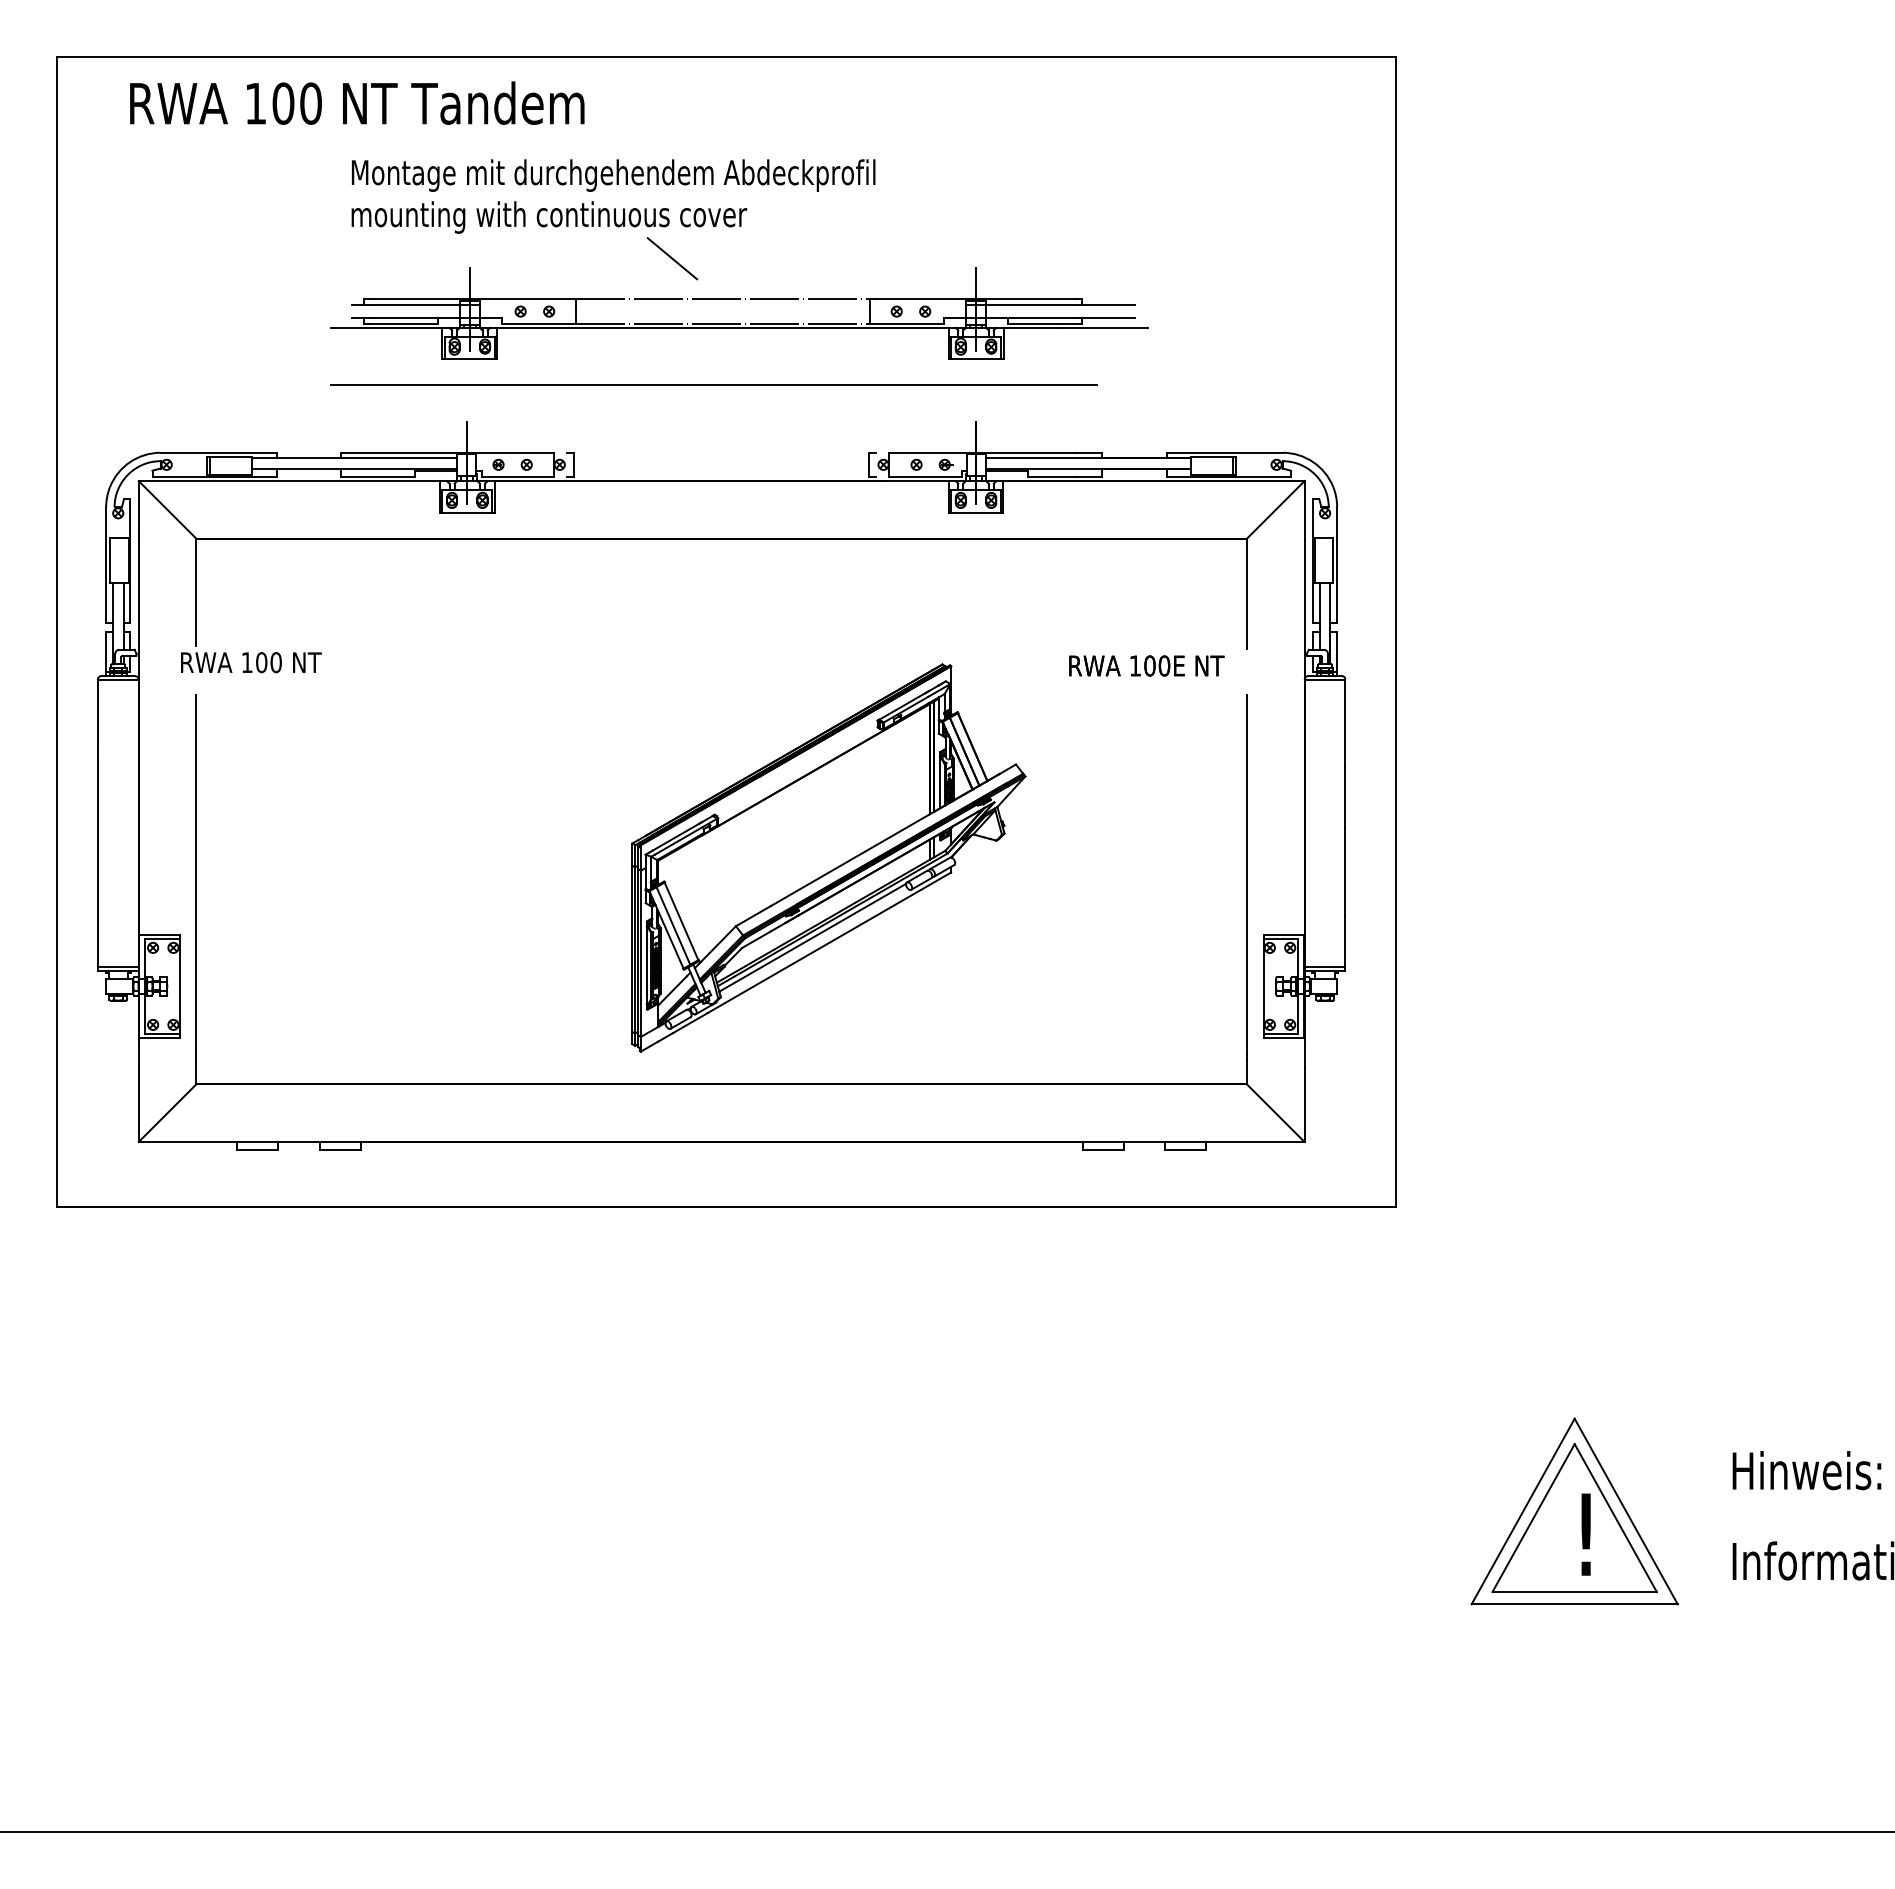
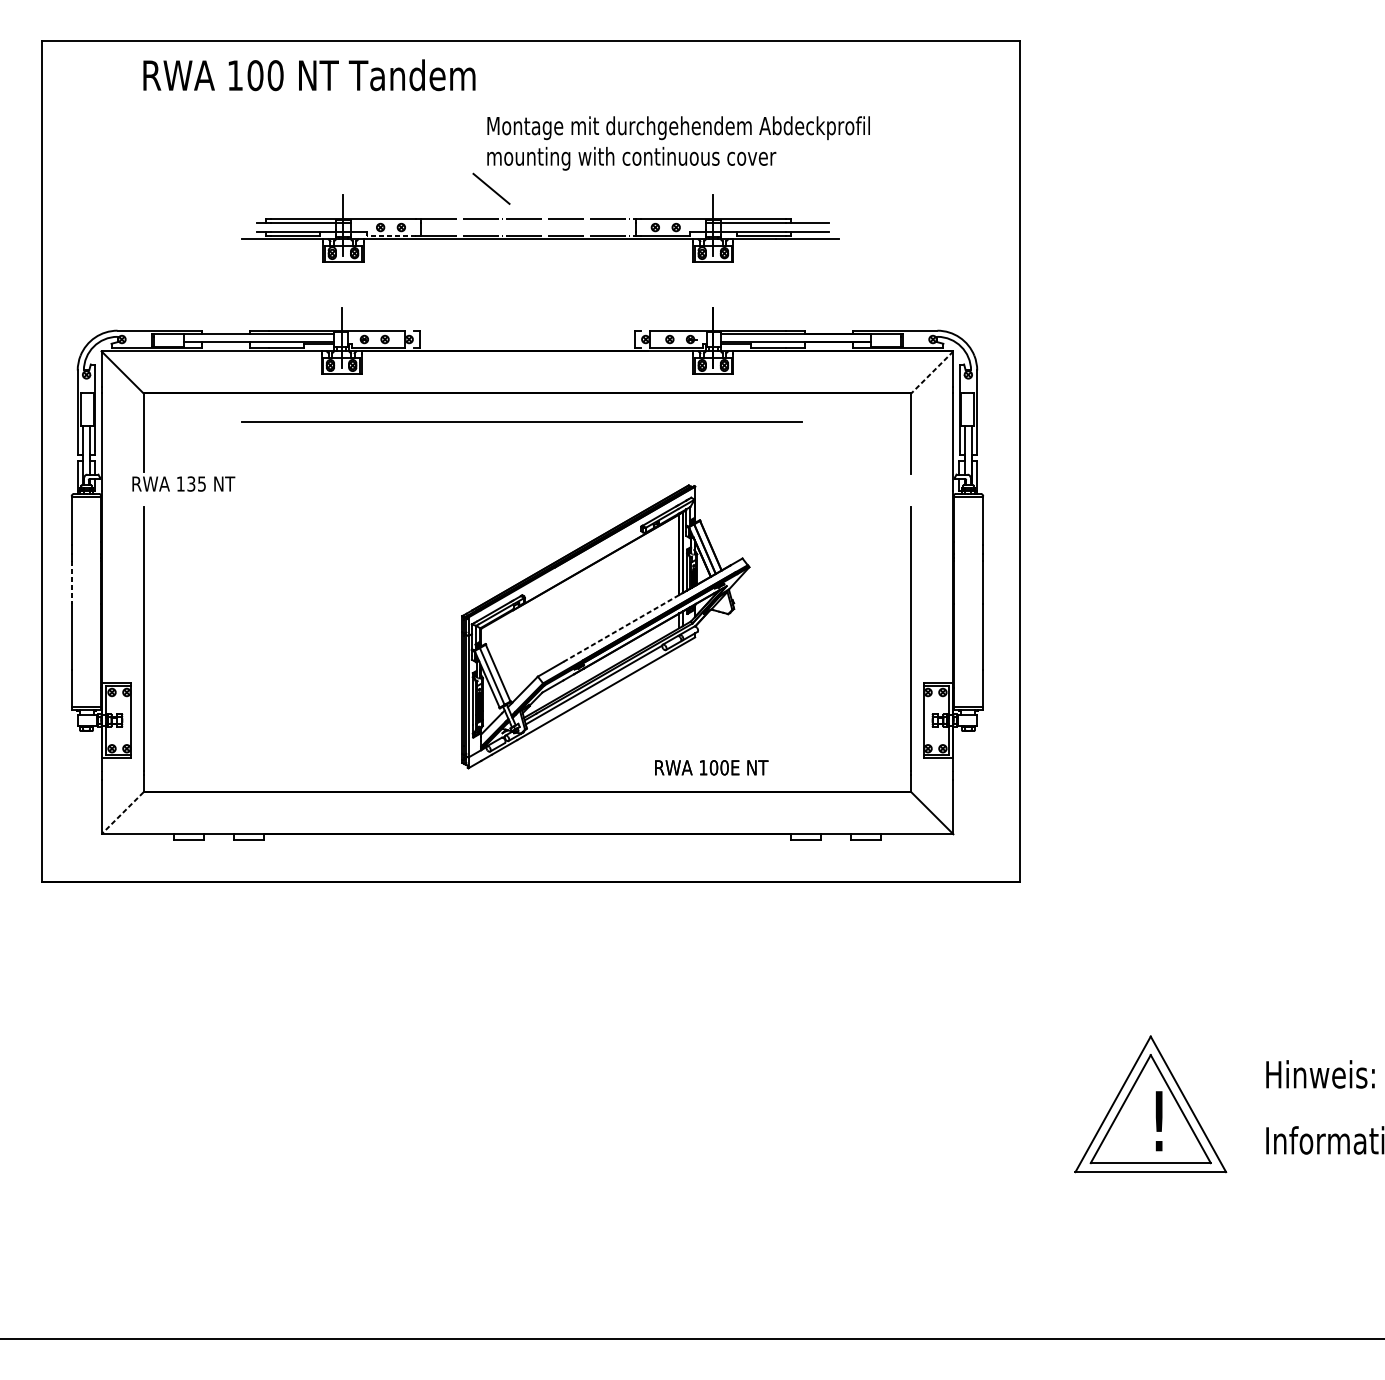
text: (357, 102) -> (309, 74), moved
text: (613, 196) -> (678, 143), moved
line: (535, 323) -> (391, 236), solid -> dashed
line: (713, 384) -> (521, 421), moved
line: (1275, 509) -> (932, 372), solid -> dashed
text: (268, 662) -> (196, 483), 100 -> 135
text: (1146, 665) -> (711, 767), moved
line: (97, 797) -> (71, 582), solid -> dashed
line: (850, 860) -> (621, 628), solid -> dashed
line: (167, 1113) -> (122, 813), solid -> dashed

